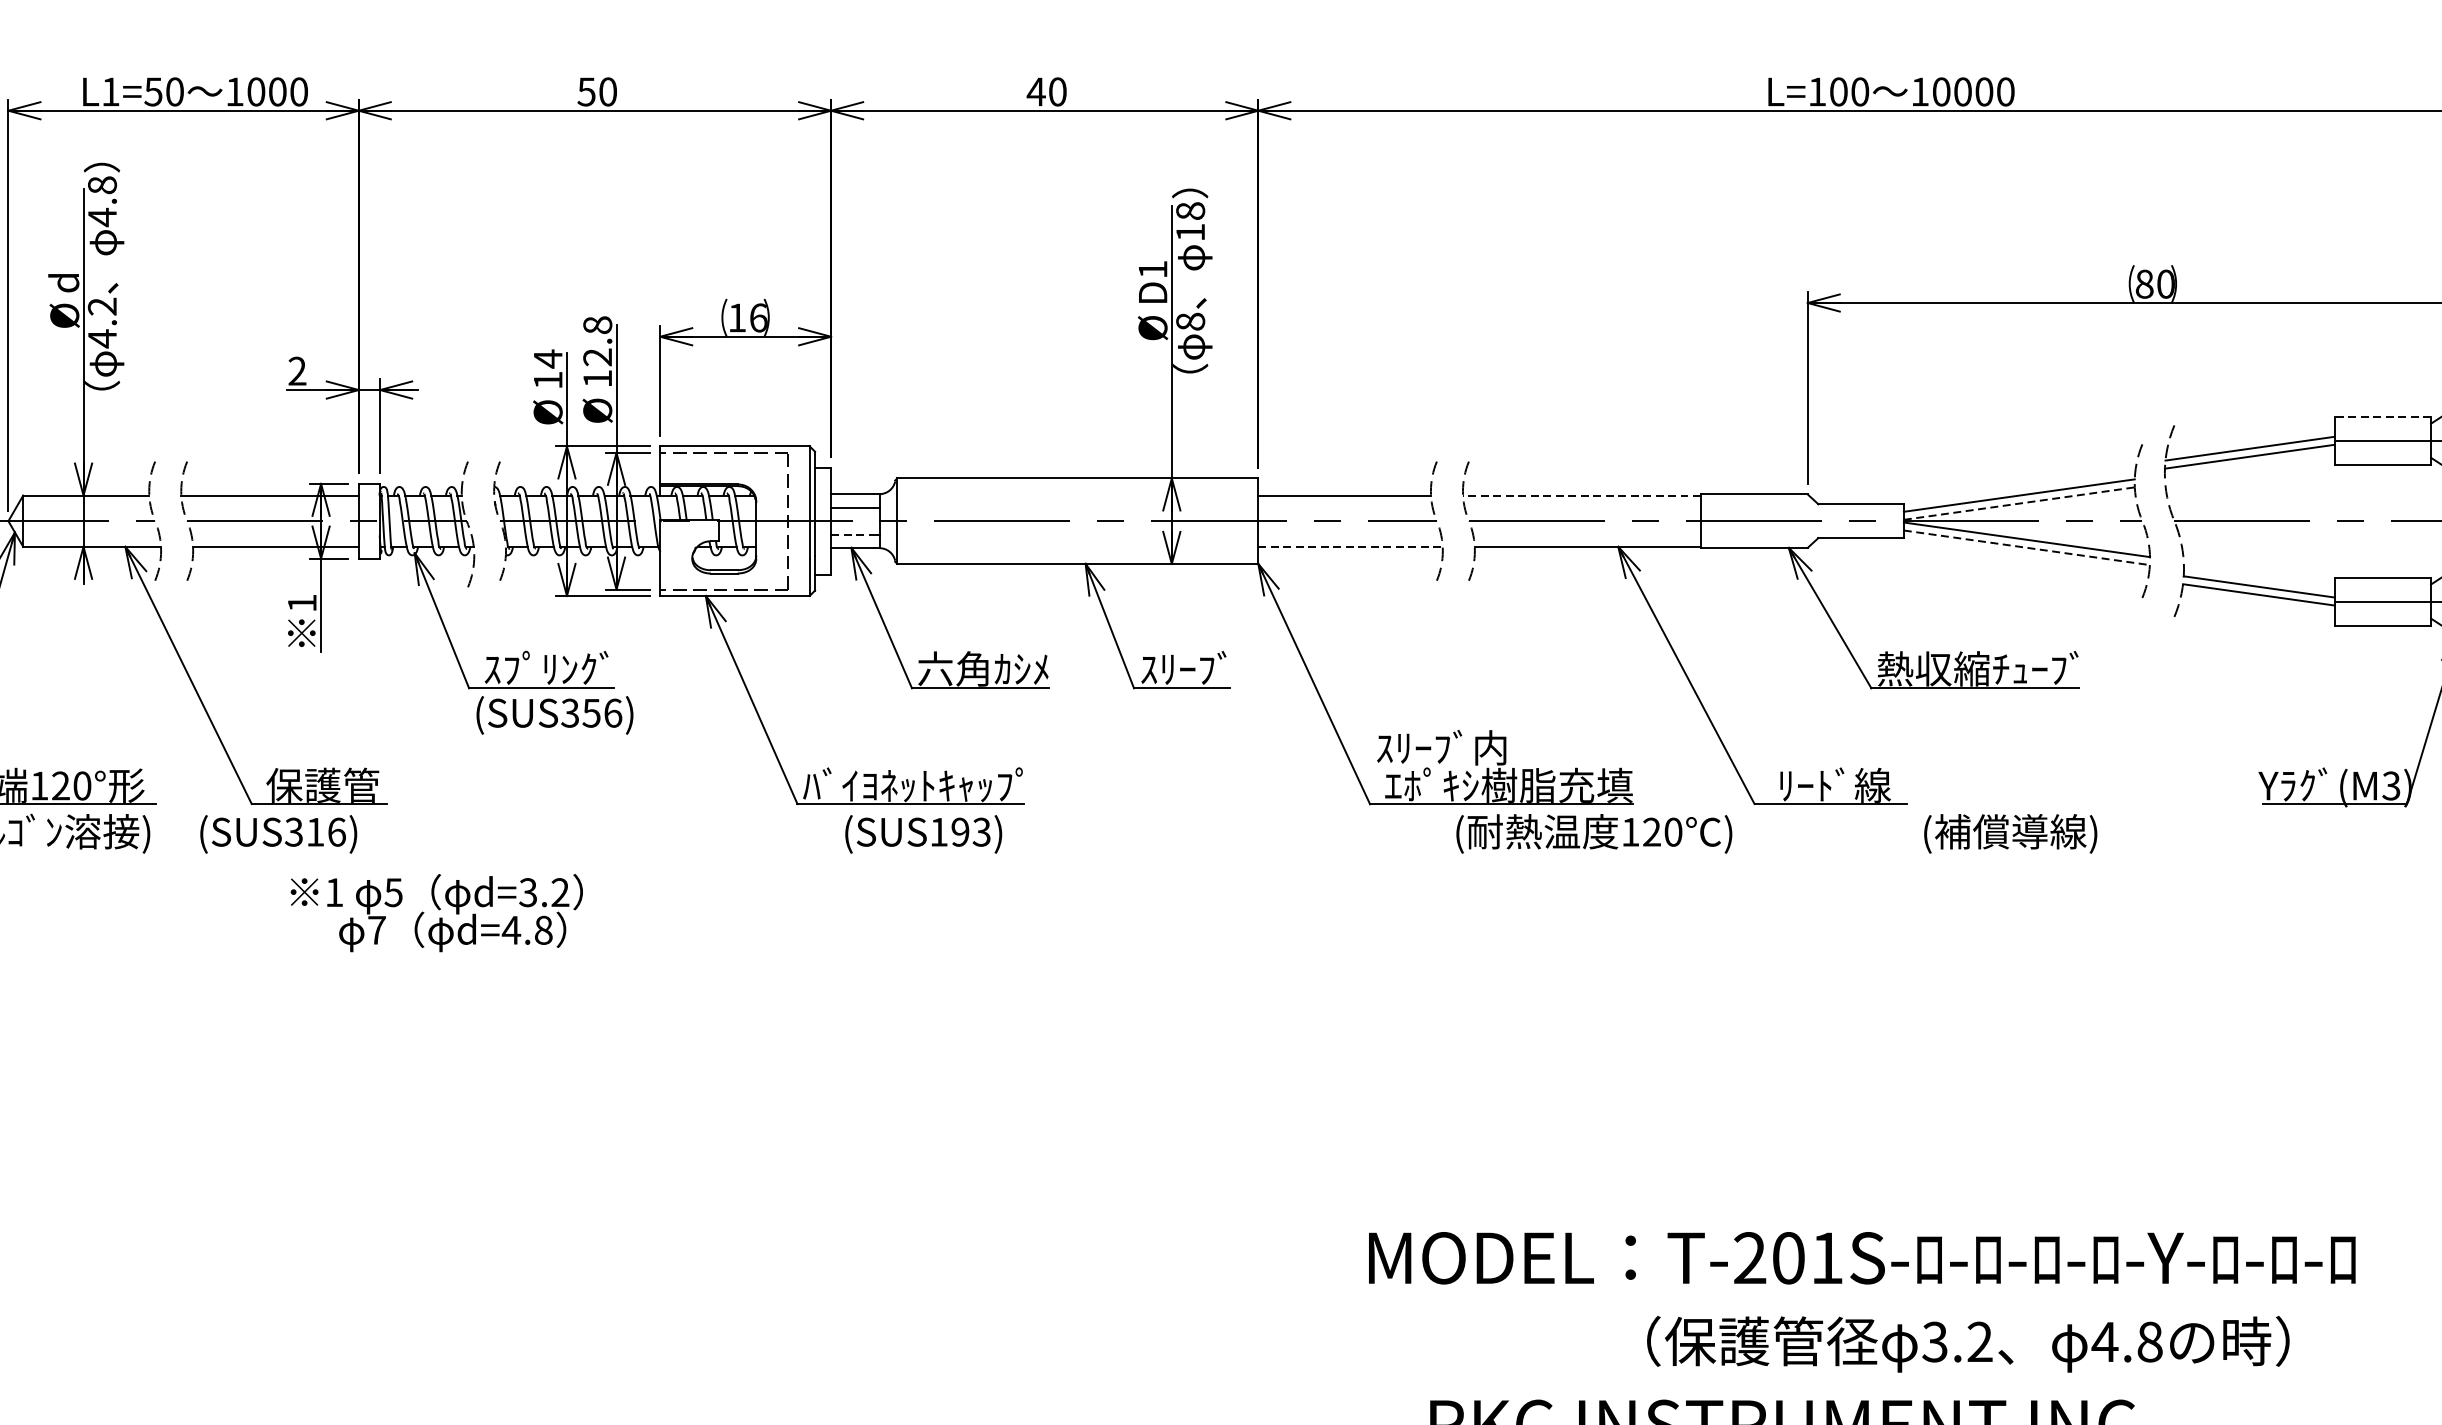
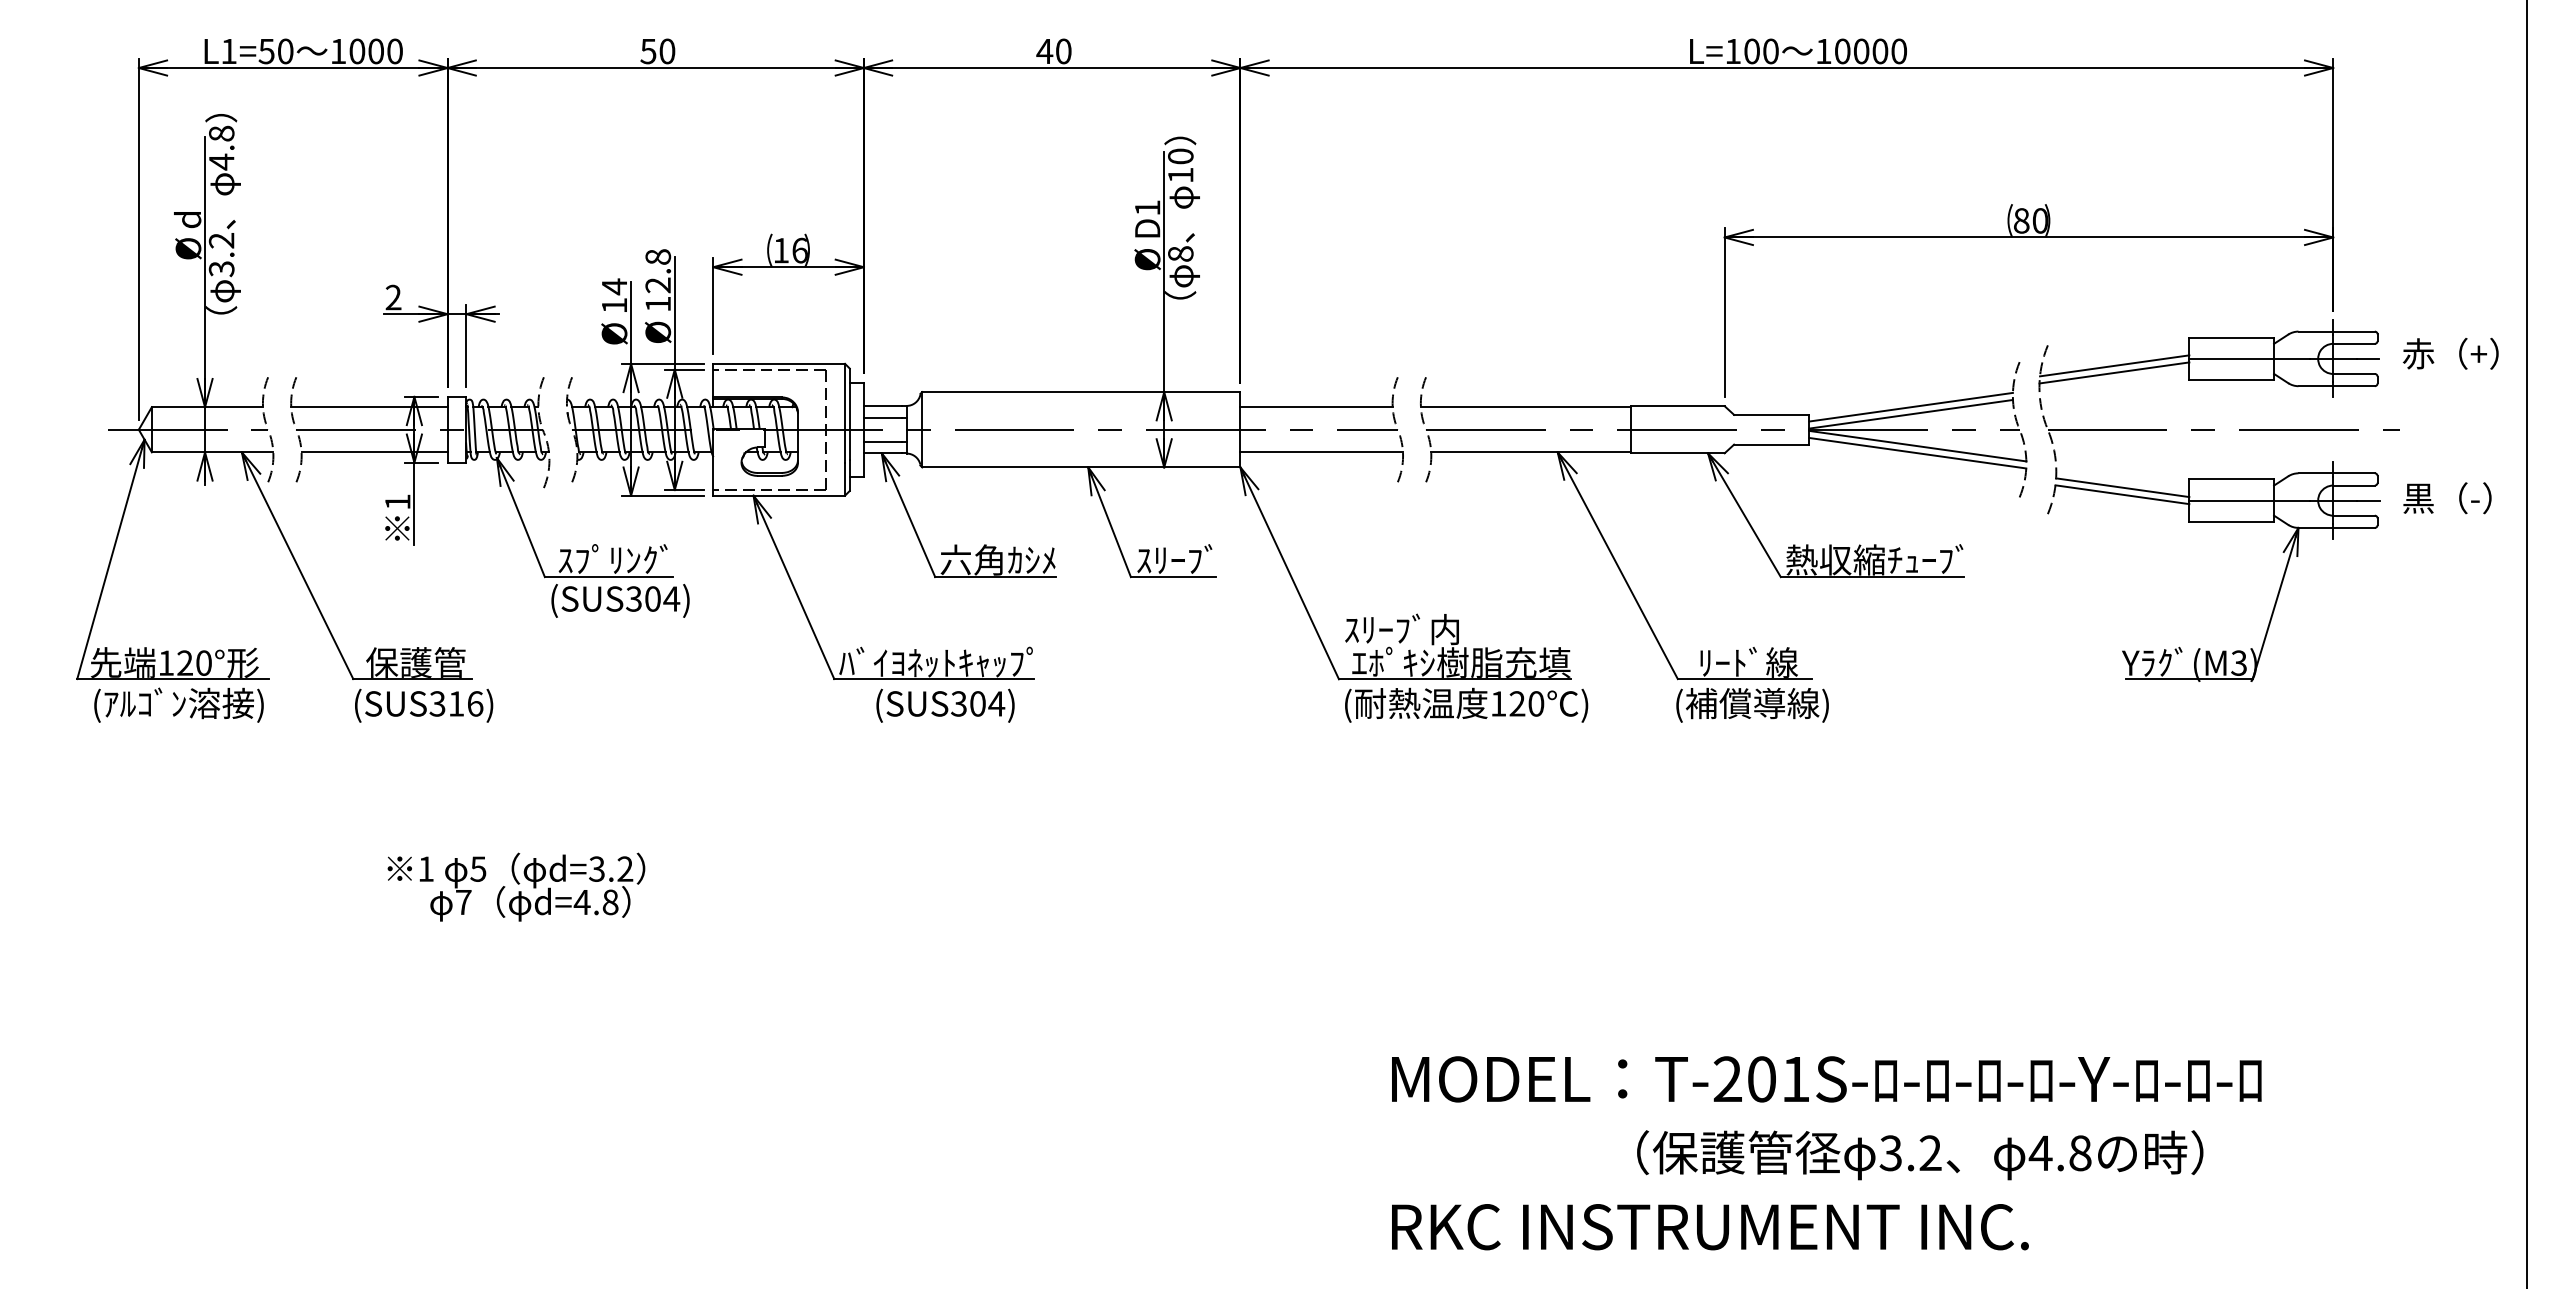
text: (1190, 211) -> (1180, 156), 18 -> 10
text: (102, 338) -> (221, 268), 4.2 -> 3.2
line: (2382, 416) -> (2231, 337), dashed -> solid
line: (1581, 495) -> (1525, 407), dashed -> solid
line: (2019, 503) -> (1911, 414), dashed -> solid
line: (852, 534) -> (882, 441), dashed -> solid
line: (1351, 546) -> (1322, 452), dashed -> solid
line: (2027, 548) -> (1918, 453), dashed -> solid
text: (602, 712) -> (662, 598), (SUS356) -> (SUS304)
text: (961, 831) -> (978, 703), (SUS193) -> (SUS304)
text: (1594, 832) -> (1466, 704), moved
text: (279, 834) -> (424, 705), moved
text: (2010, 834) -> (1752, 705), moved
text: (436, 912) -> (516, 886), moved
text: (1861, 1302) -> (1826, 1118), moved

